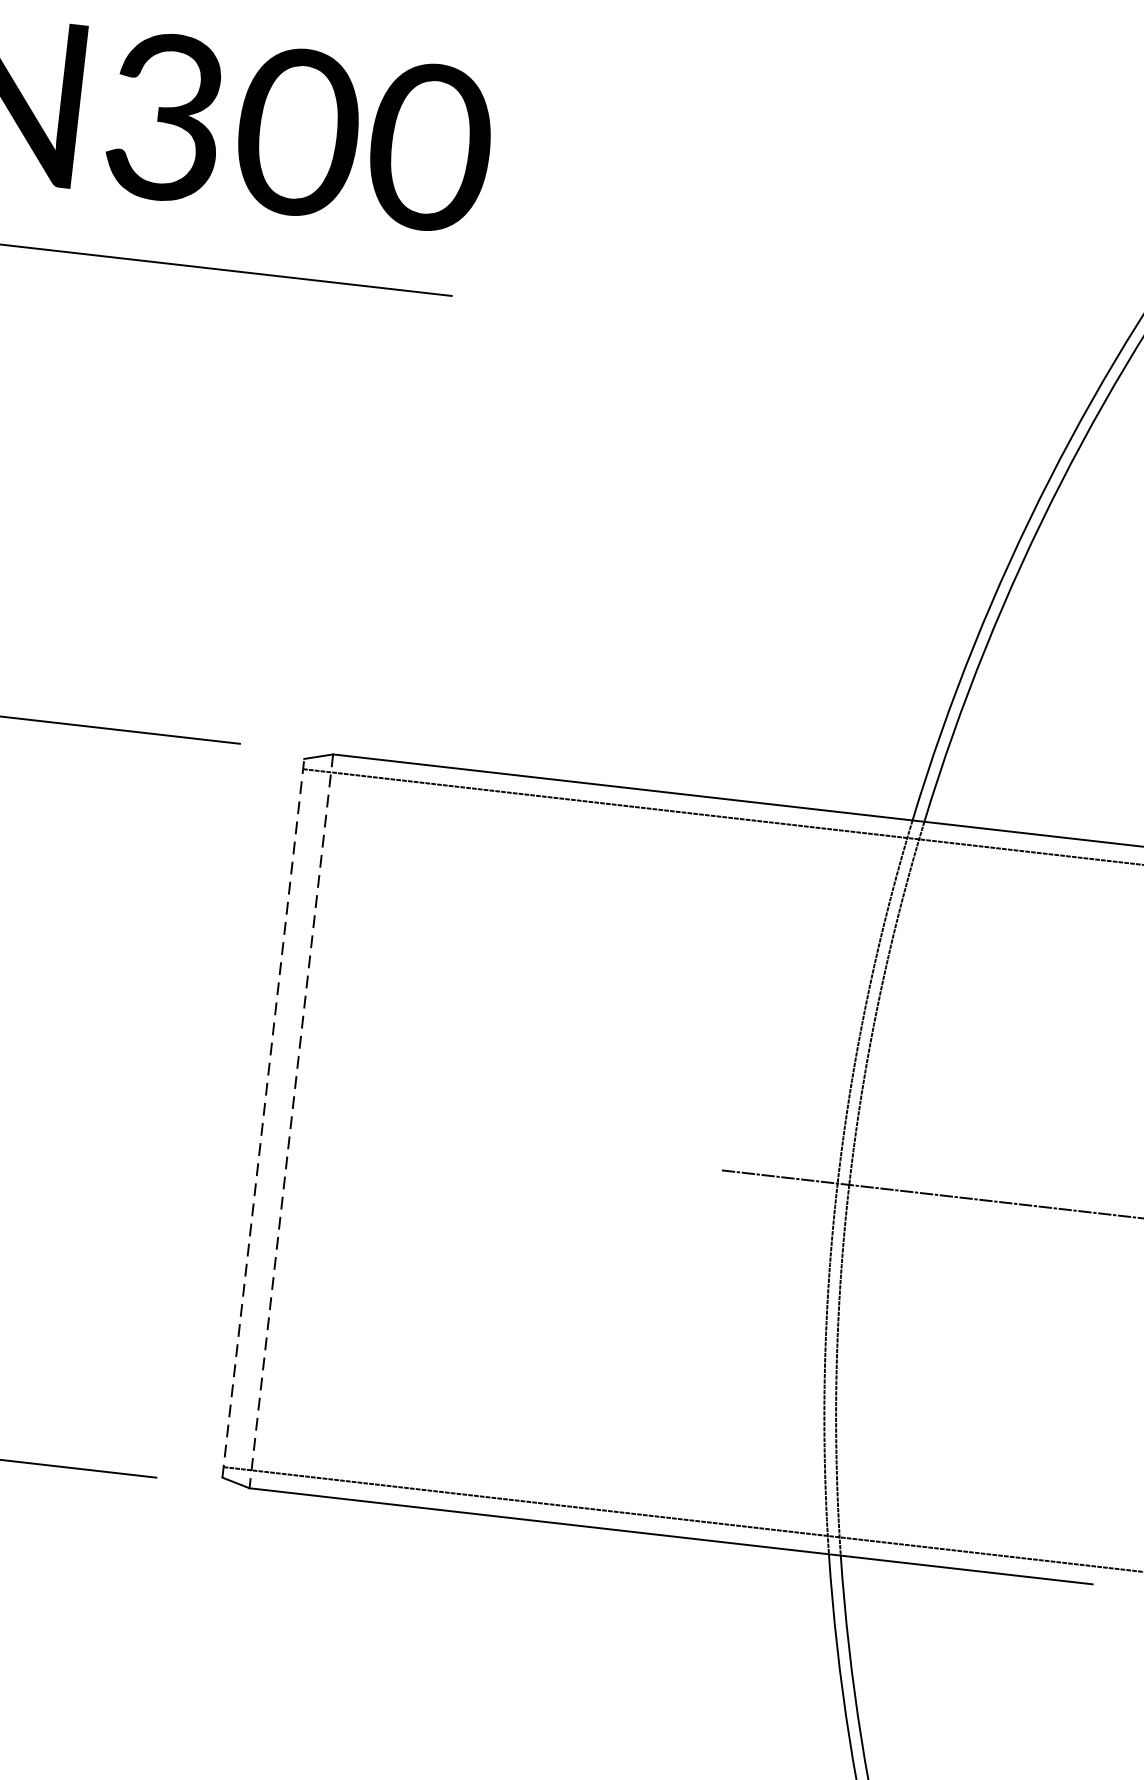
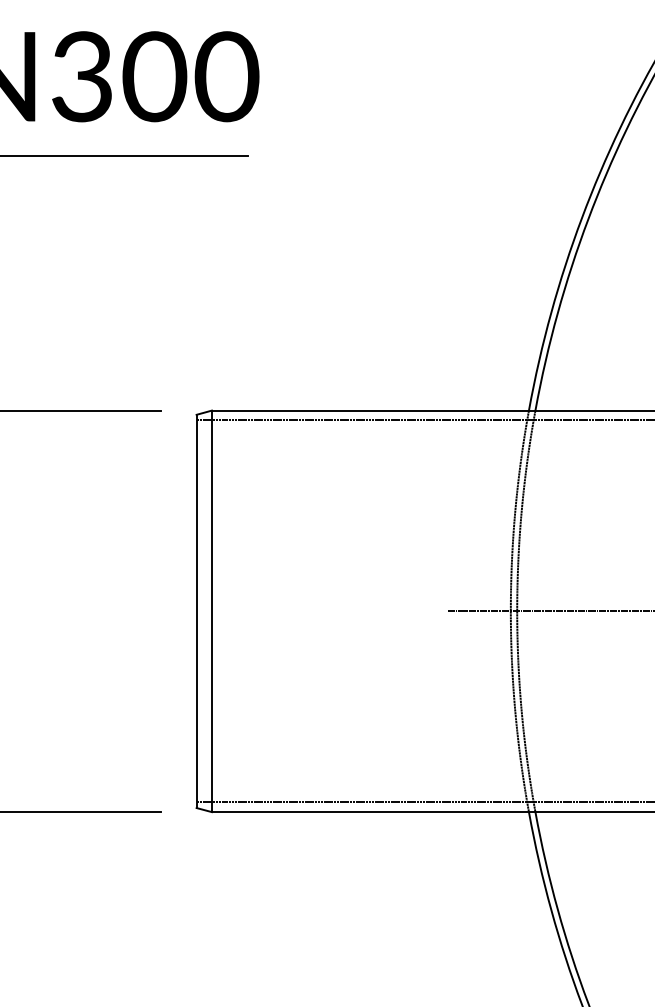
line: (263, 1118) -> (196, 611), dashed -> solid
line: (290, 1121) -> (211, 611), dashed -> solid

